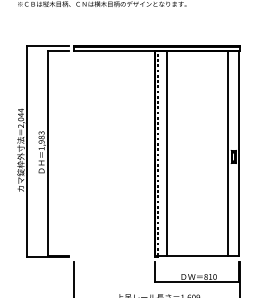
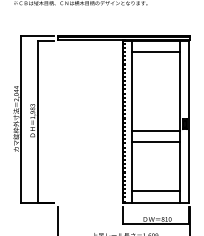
line: (196, 65) -> (155, 51), added
line: (196, 165) -> (155, 131), added
line: (196, 179) -> (155, 142), added
line: (196, 241) -> (155, 191), added

